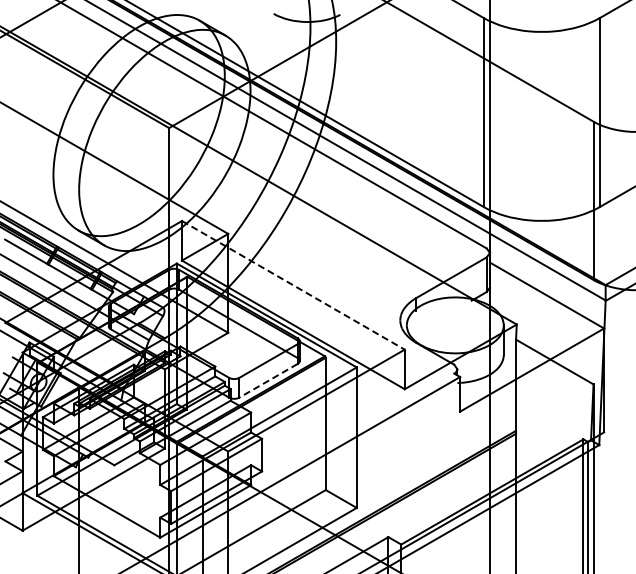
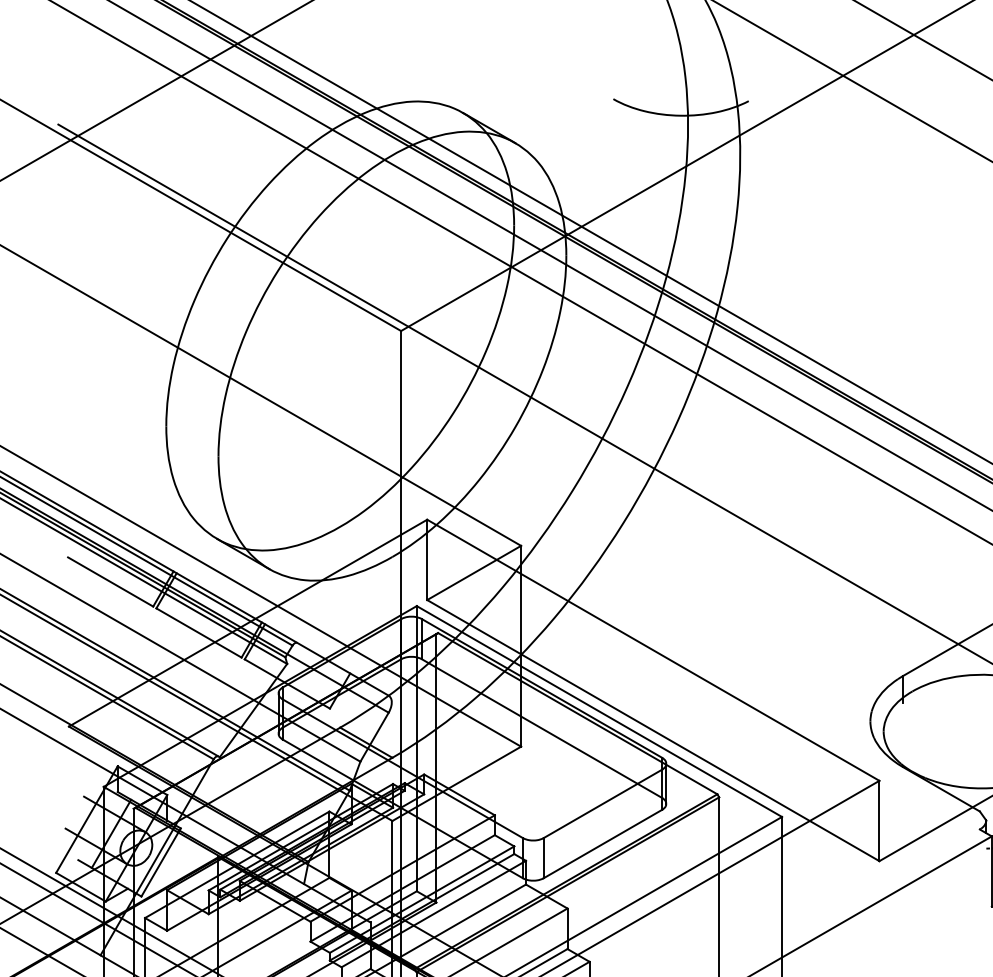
line: (293, 285) -> (653, 650), dashed -> solid
line: (268, 380) -> (602, 843), dashed -> solid

